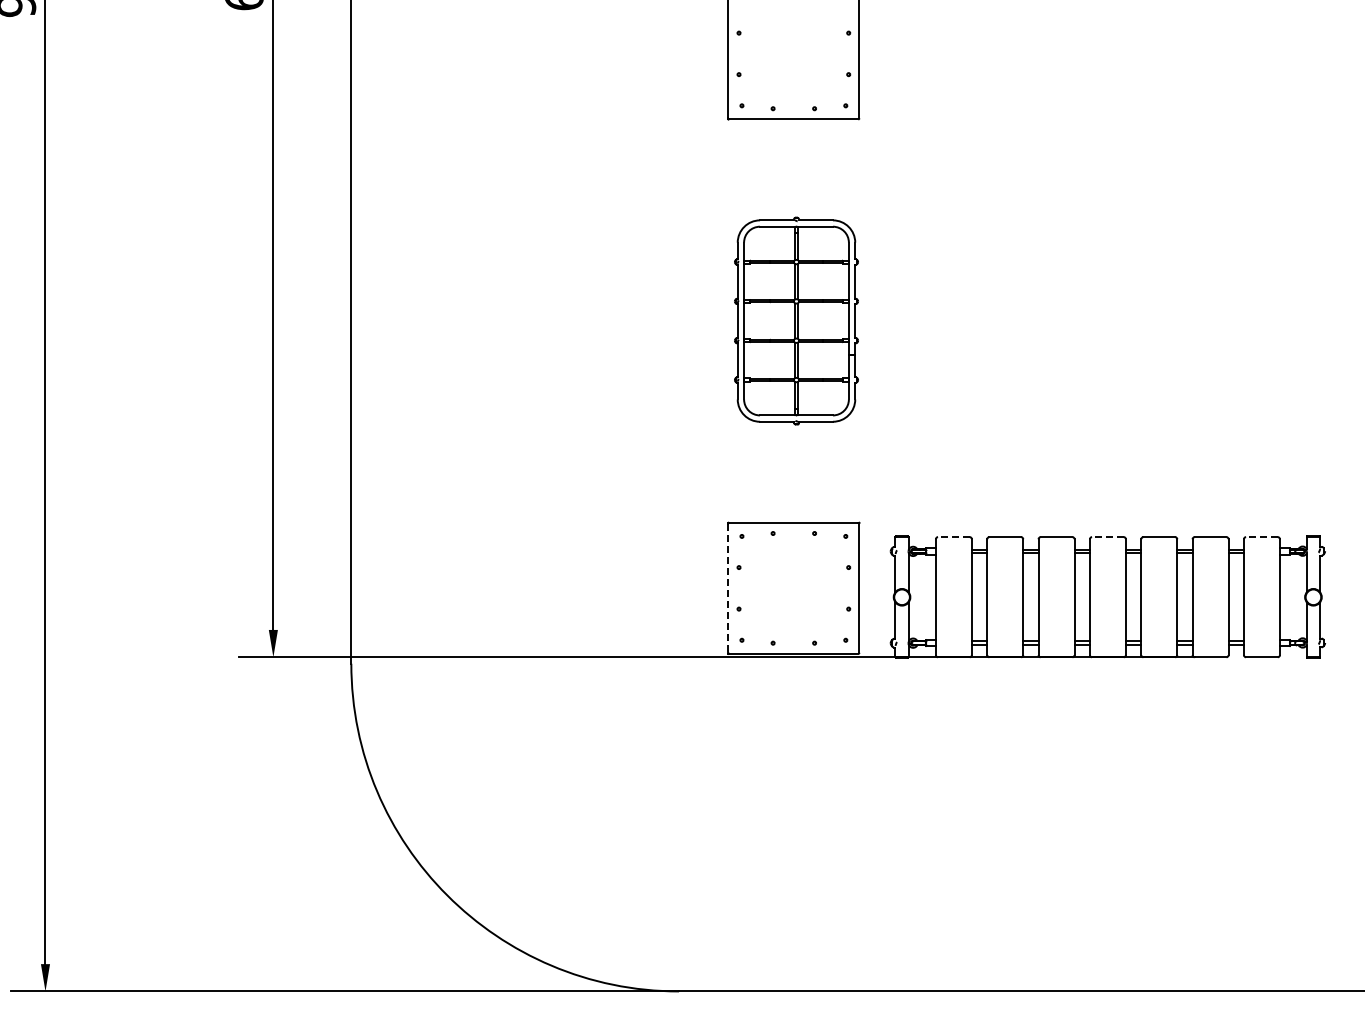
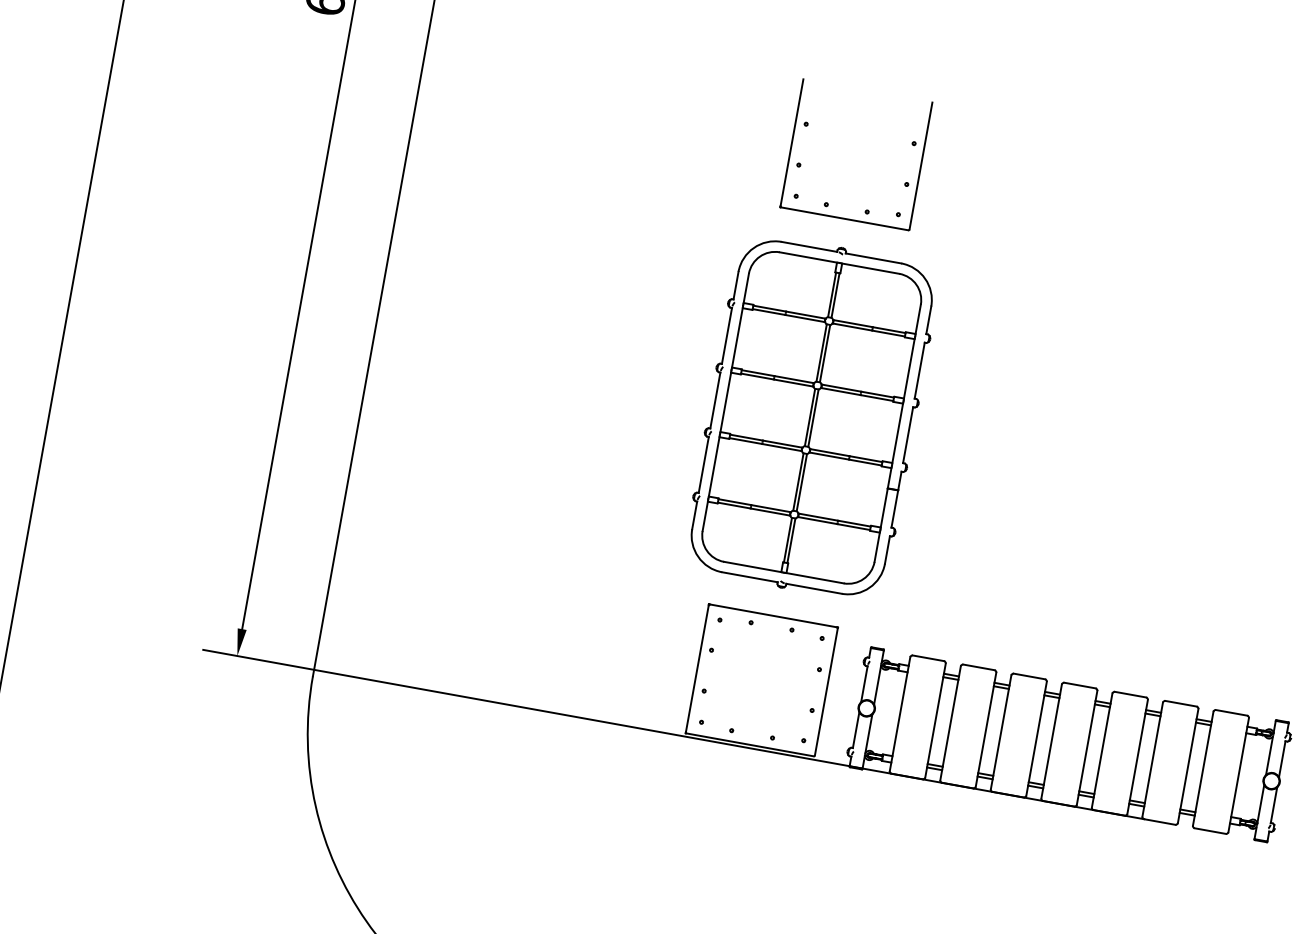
part: (796, 320) -> (811, 417), size x1.67
line: (953, 537) -> (927, 658), dashed -> solid
line: (1107, 537) -> (1079, 685), dashed -> solid
line: (1261, 537) -> (1231, 713), dashed -> solid
line: (728, 588) -> (697, 668), dashed -> solid

